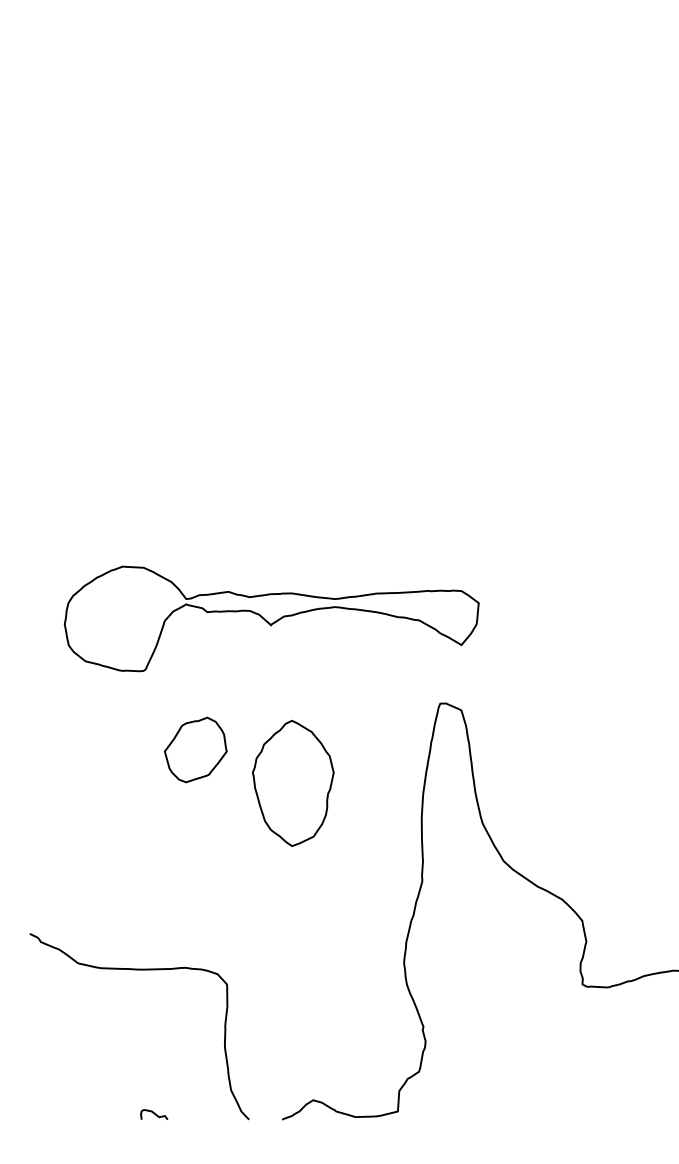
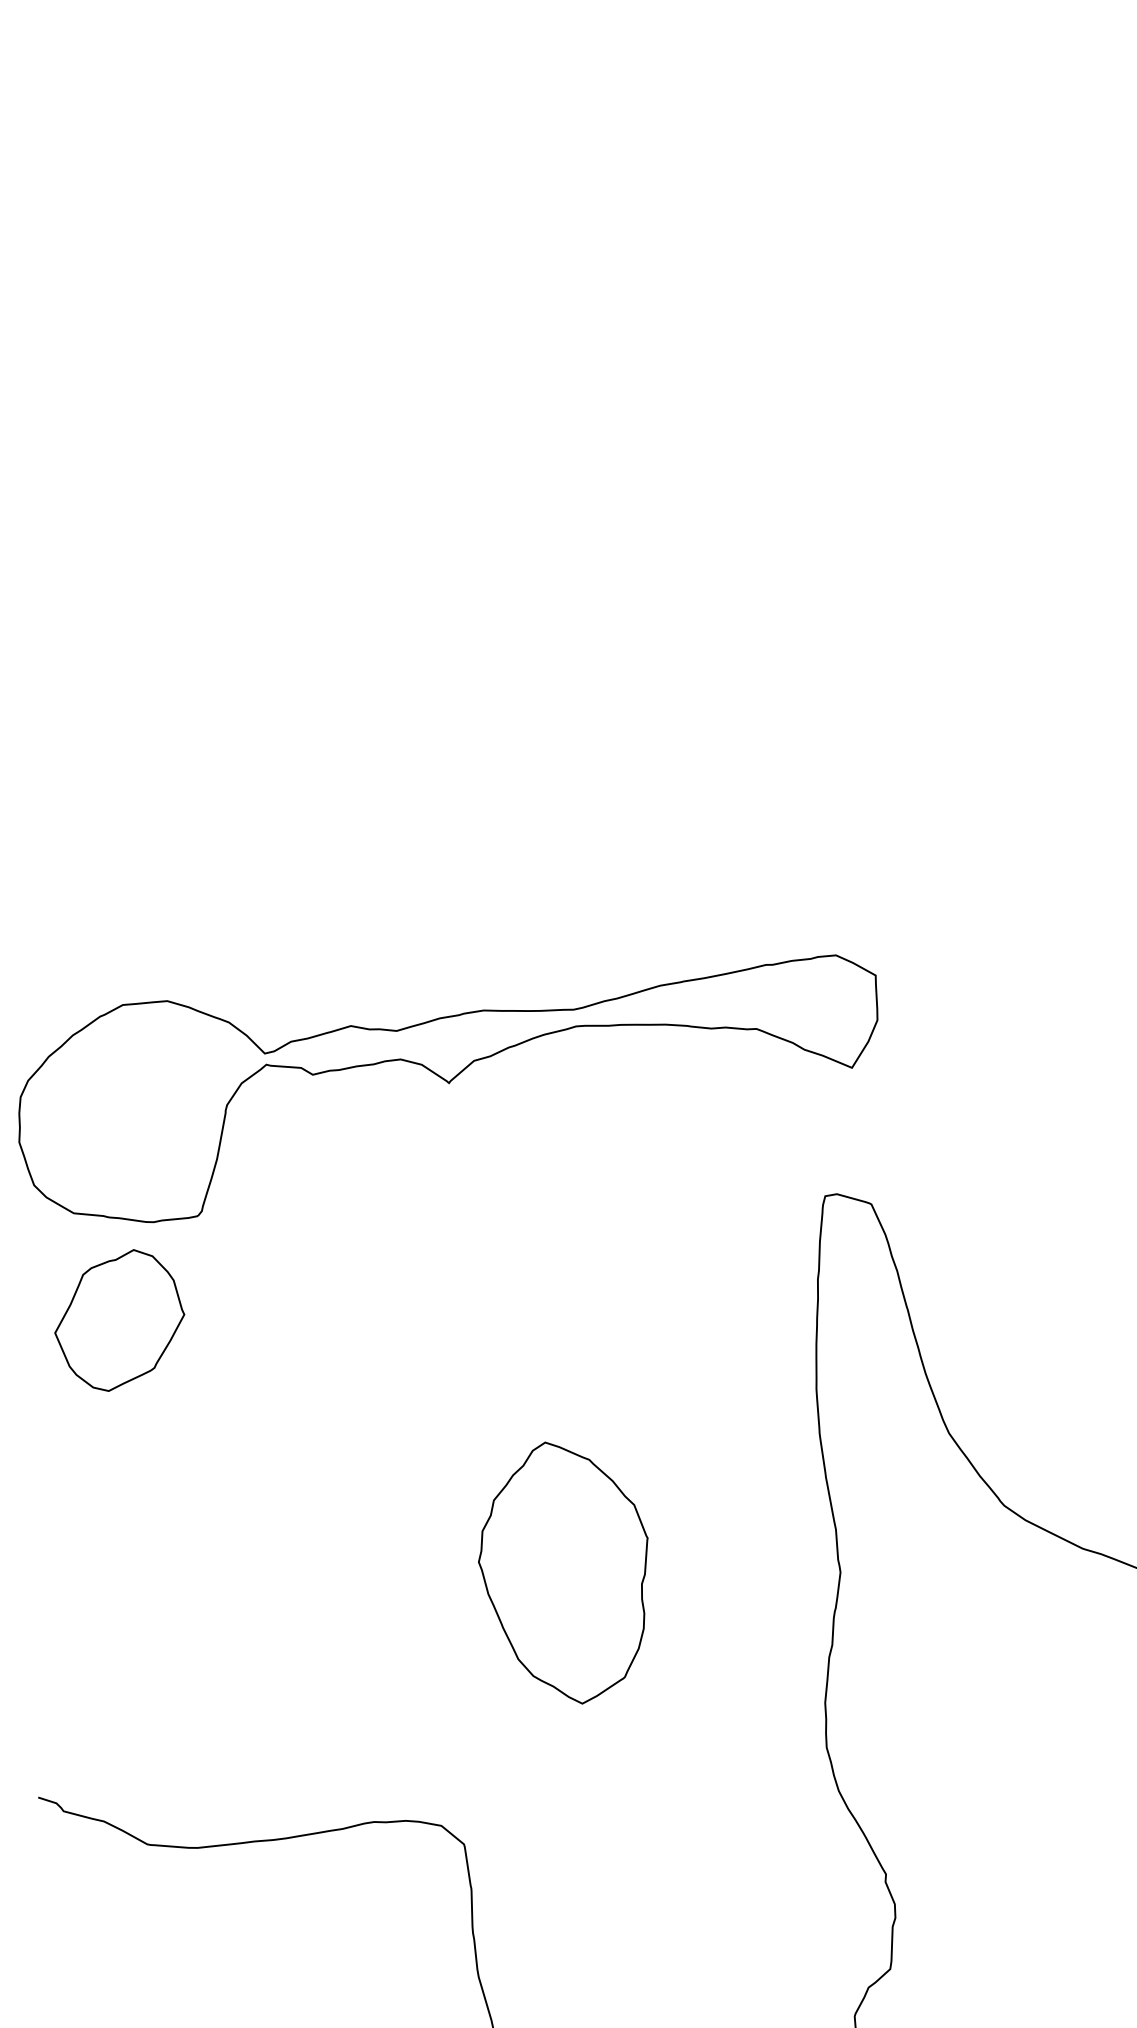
part: (195, 749) -> (118, 1319), moved
part: (293, 783) -> (566, 1572), moved

